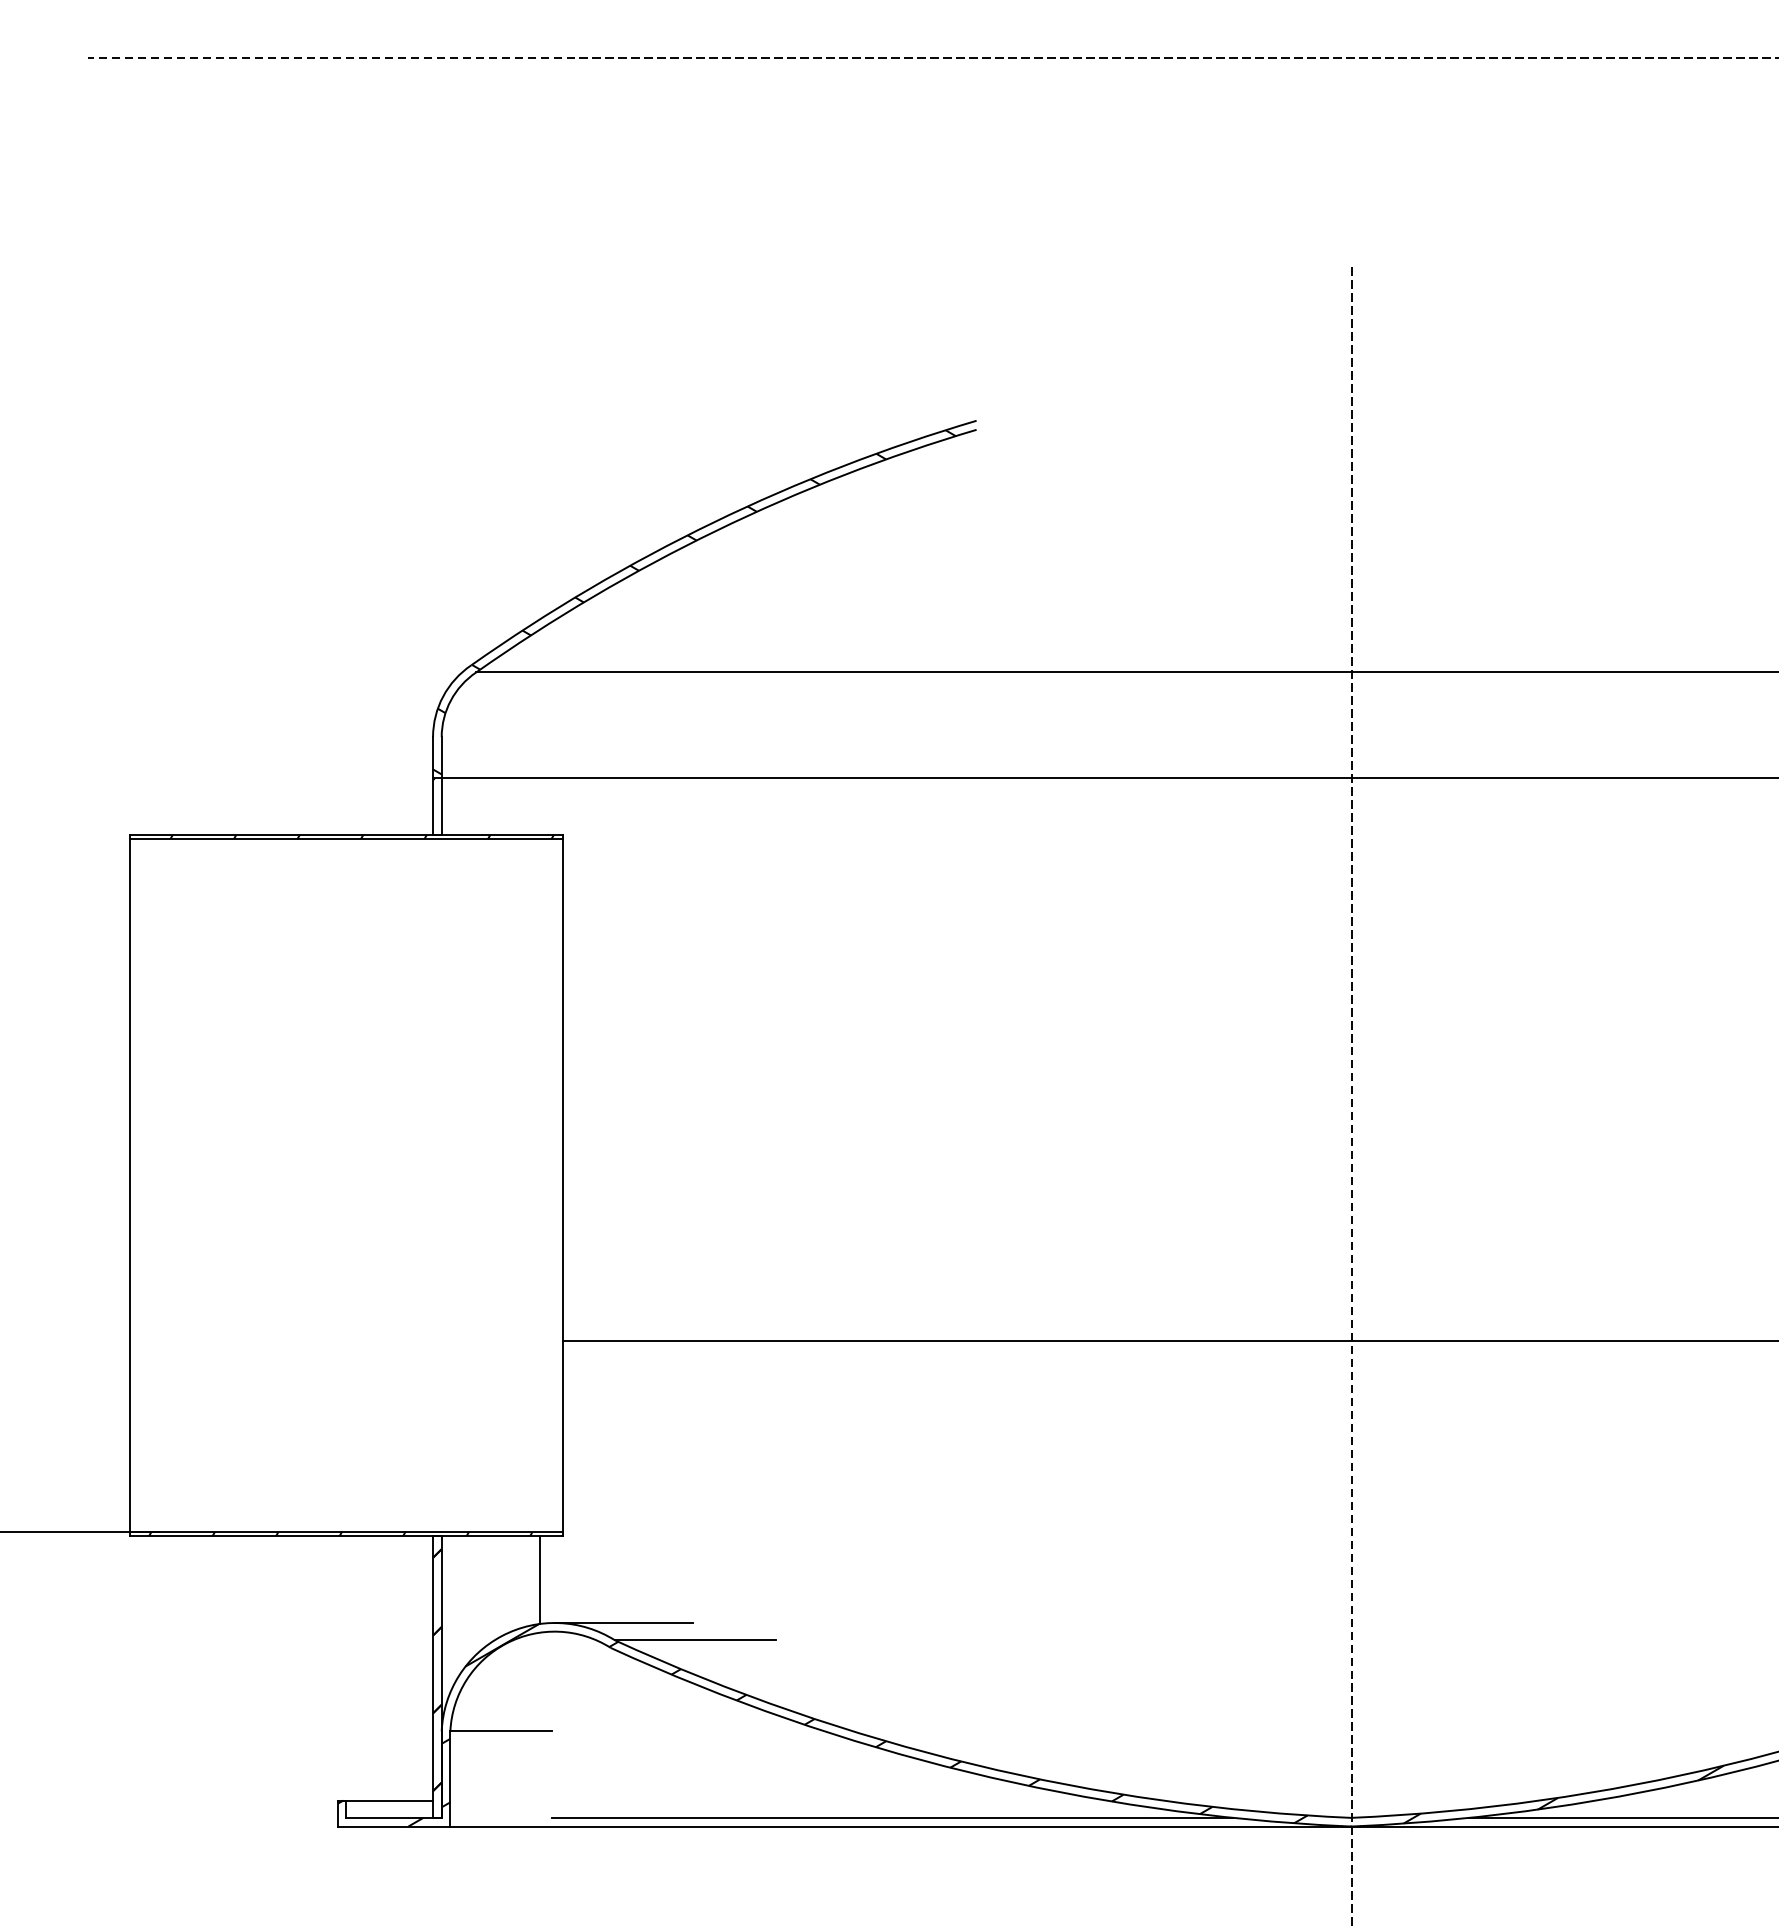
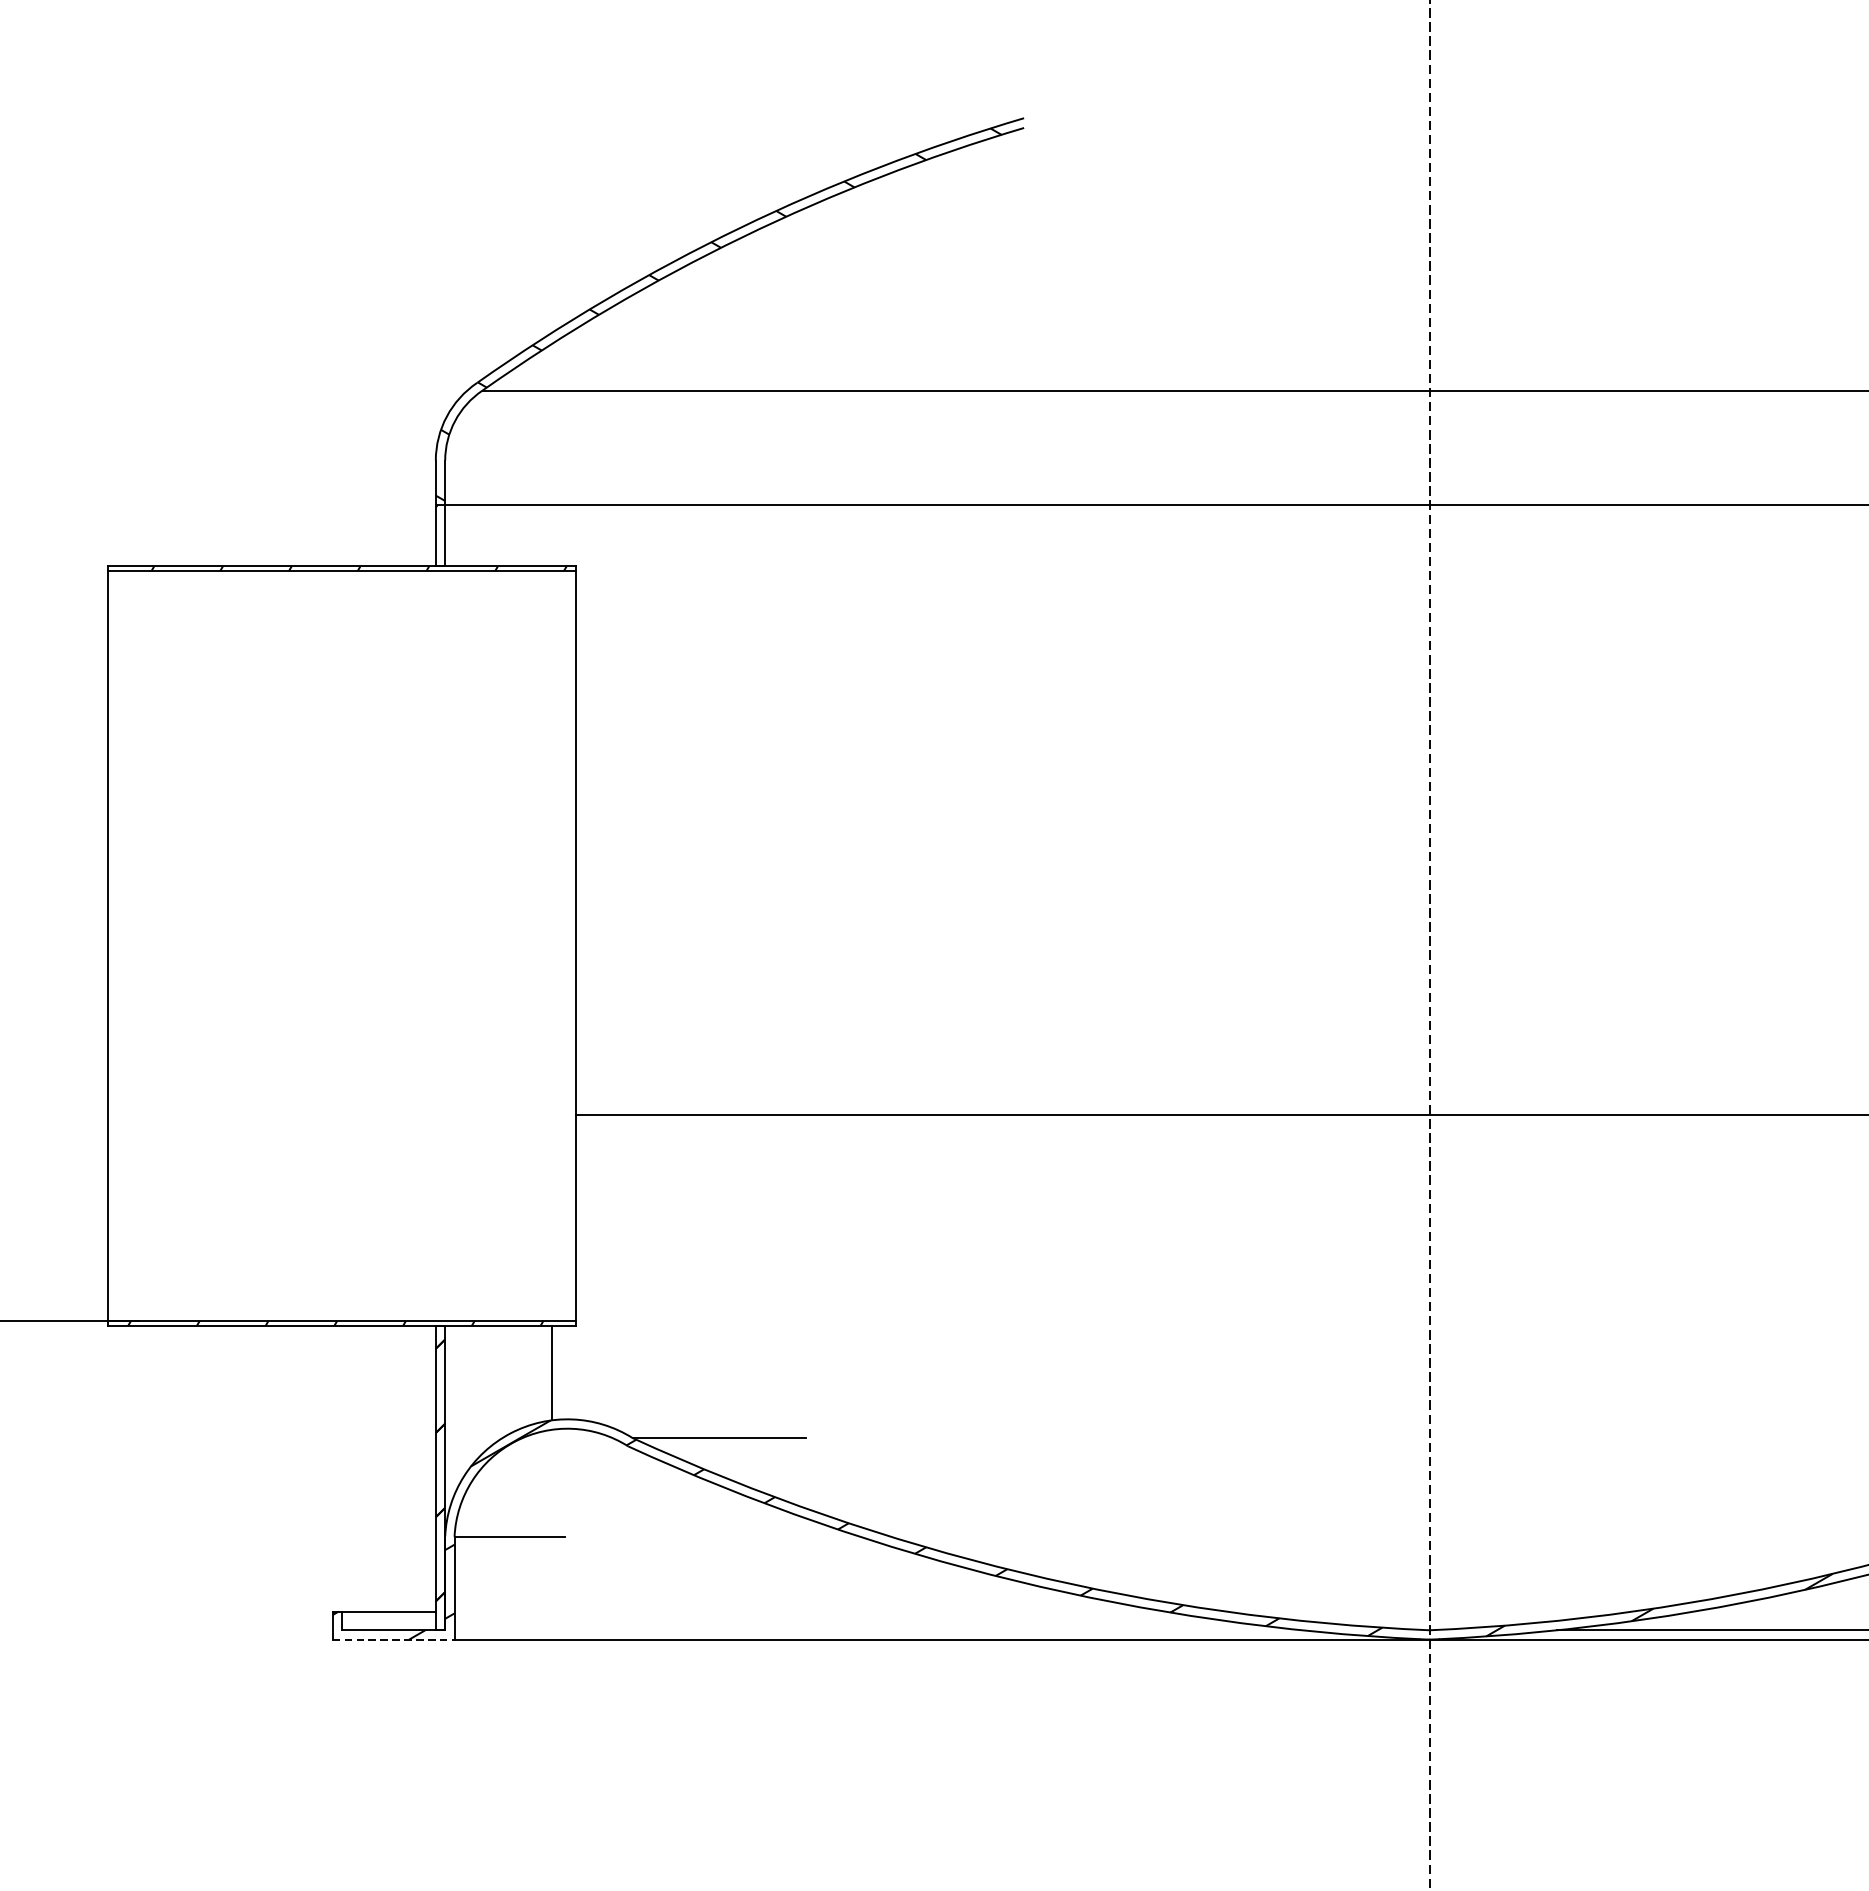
line: (623, 1622) -> (641, 1418), removed
line: (892, 1817) -> (933, 1629), removed
line: (394, 1826) -> (394, 1639), solid -> dashed

